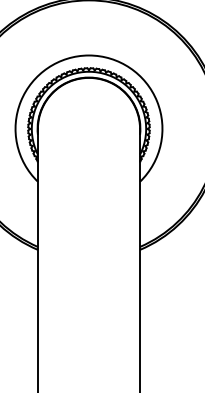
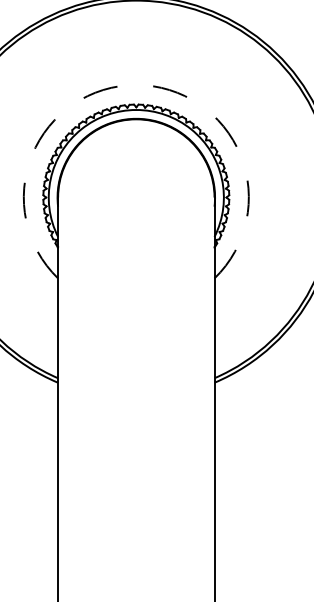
arc: (89, 55) -> (137, 85), solid -> dashed

